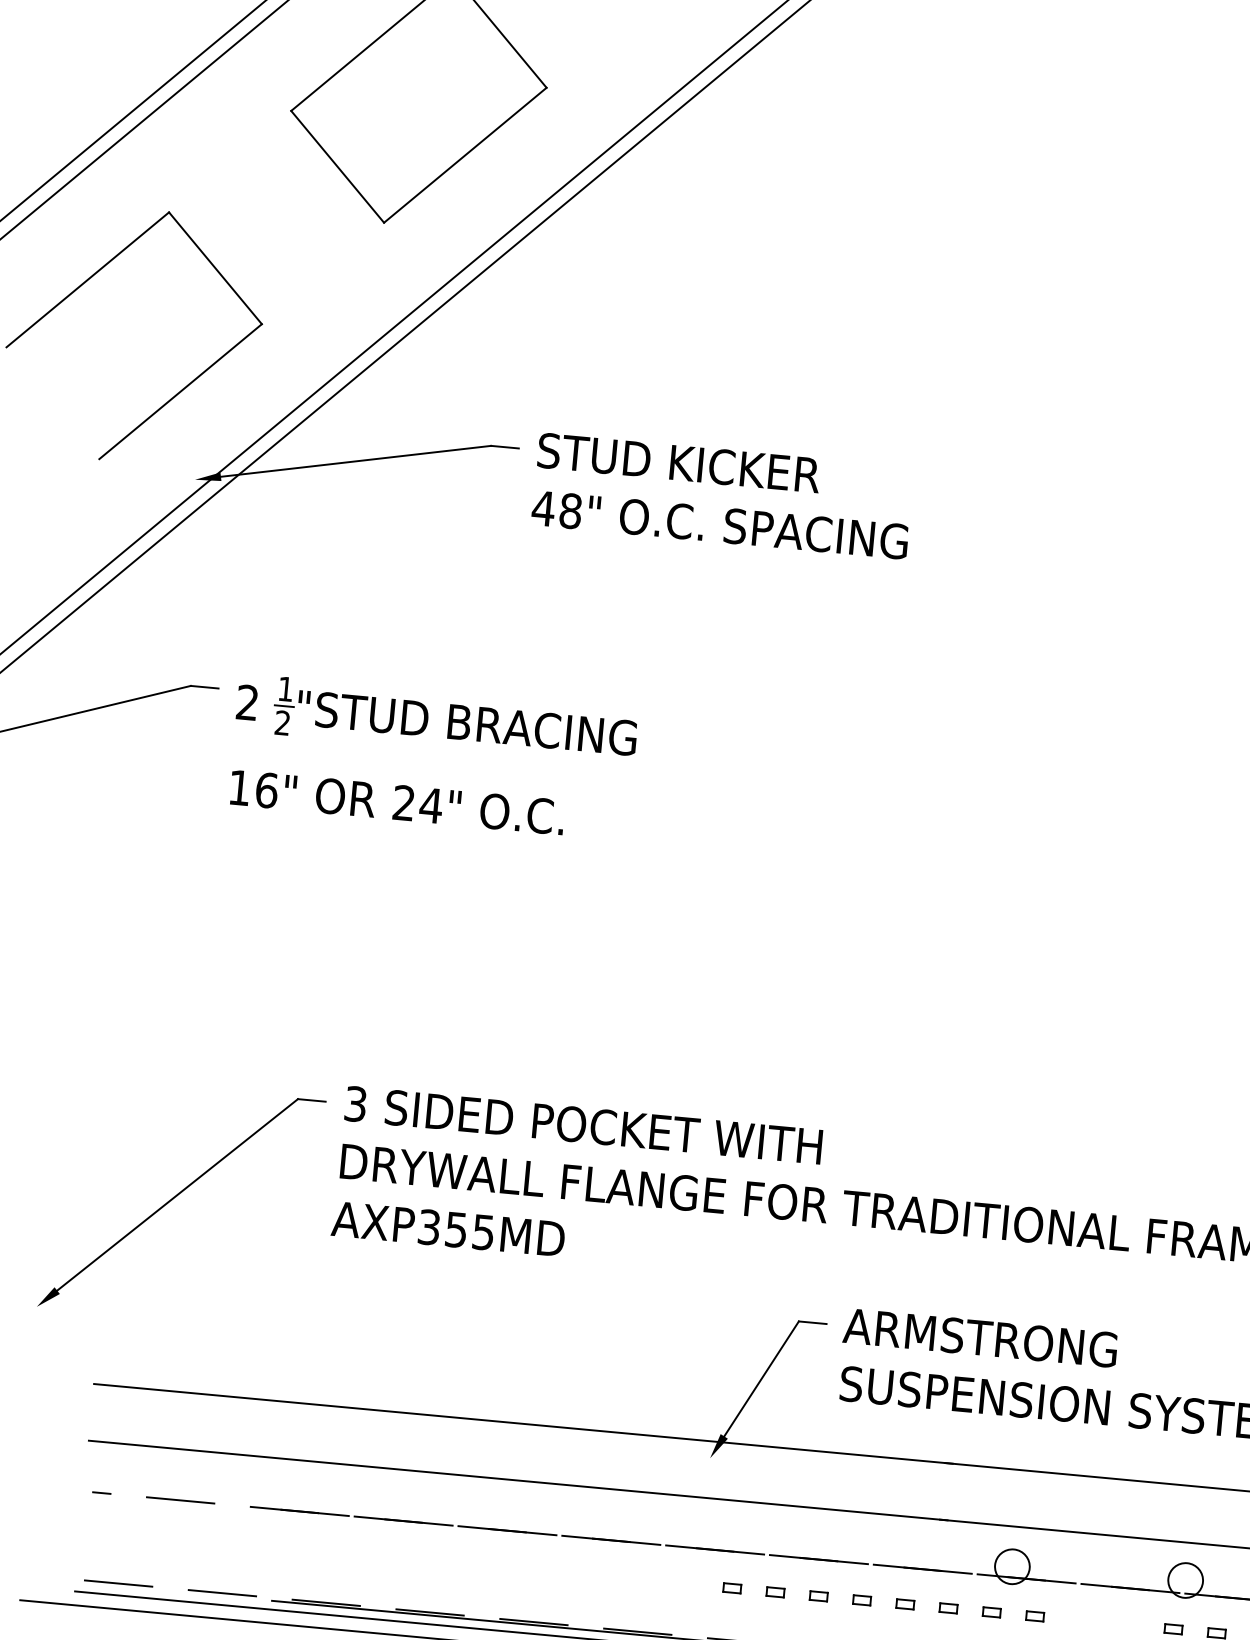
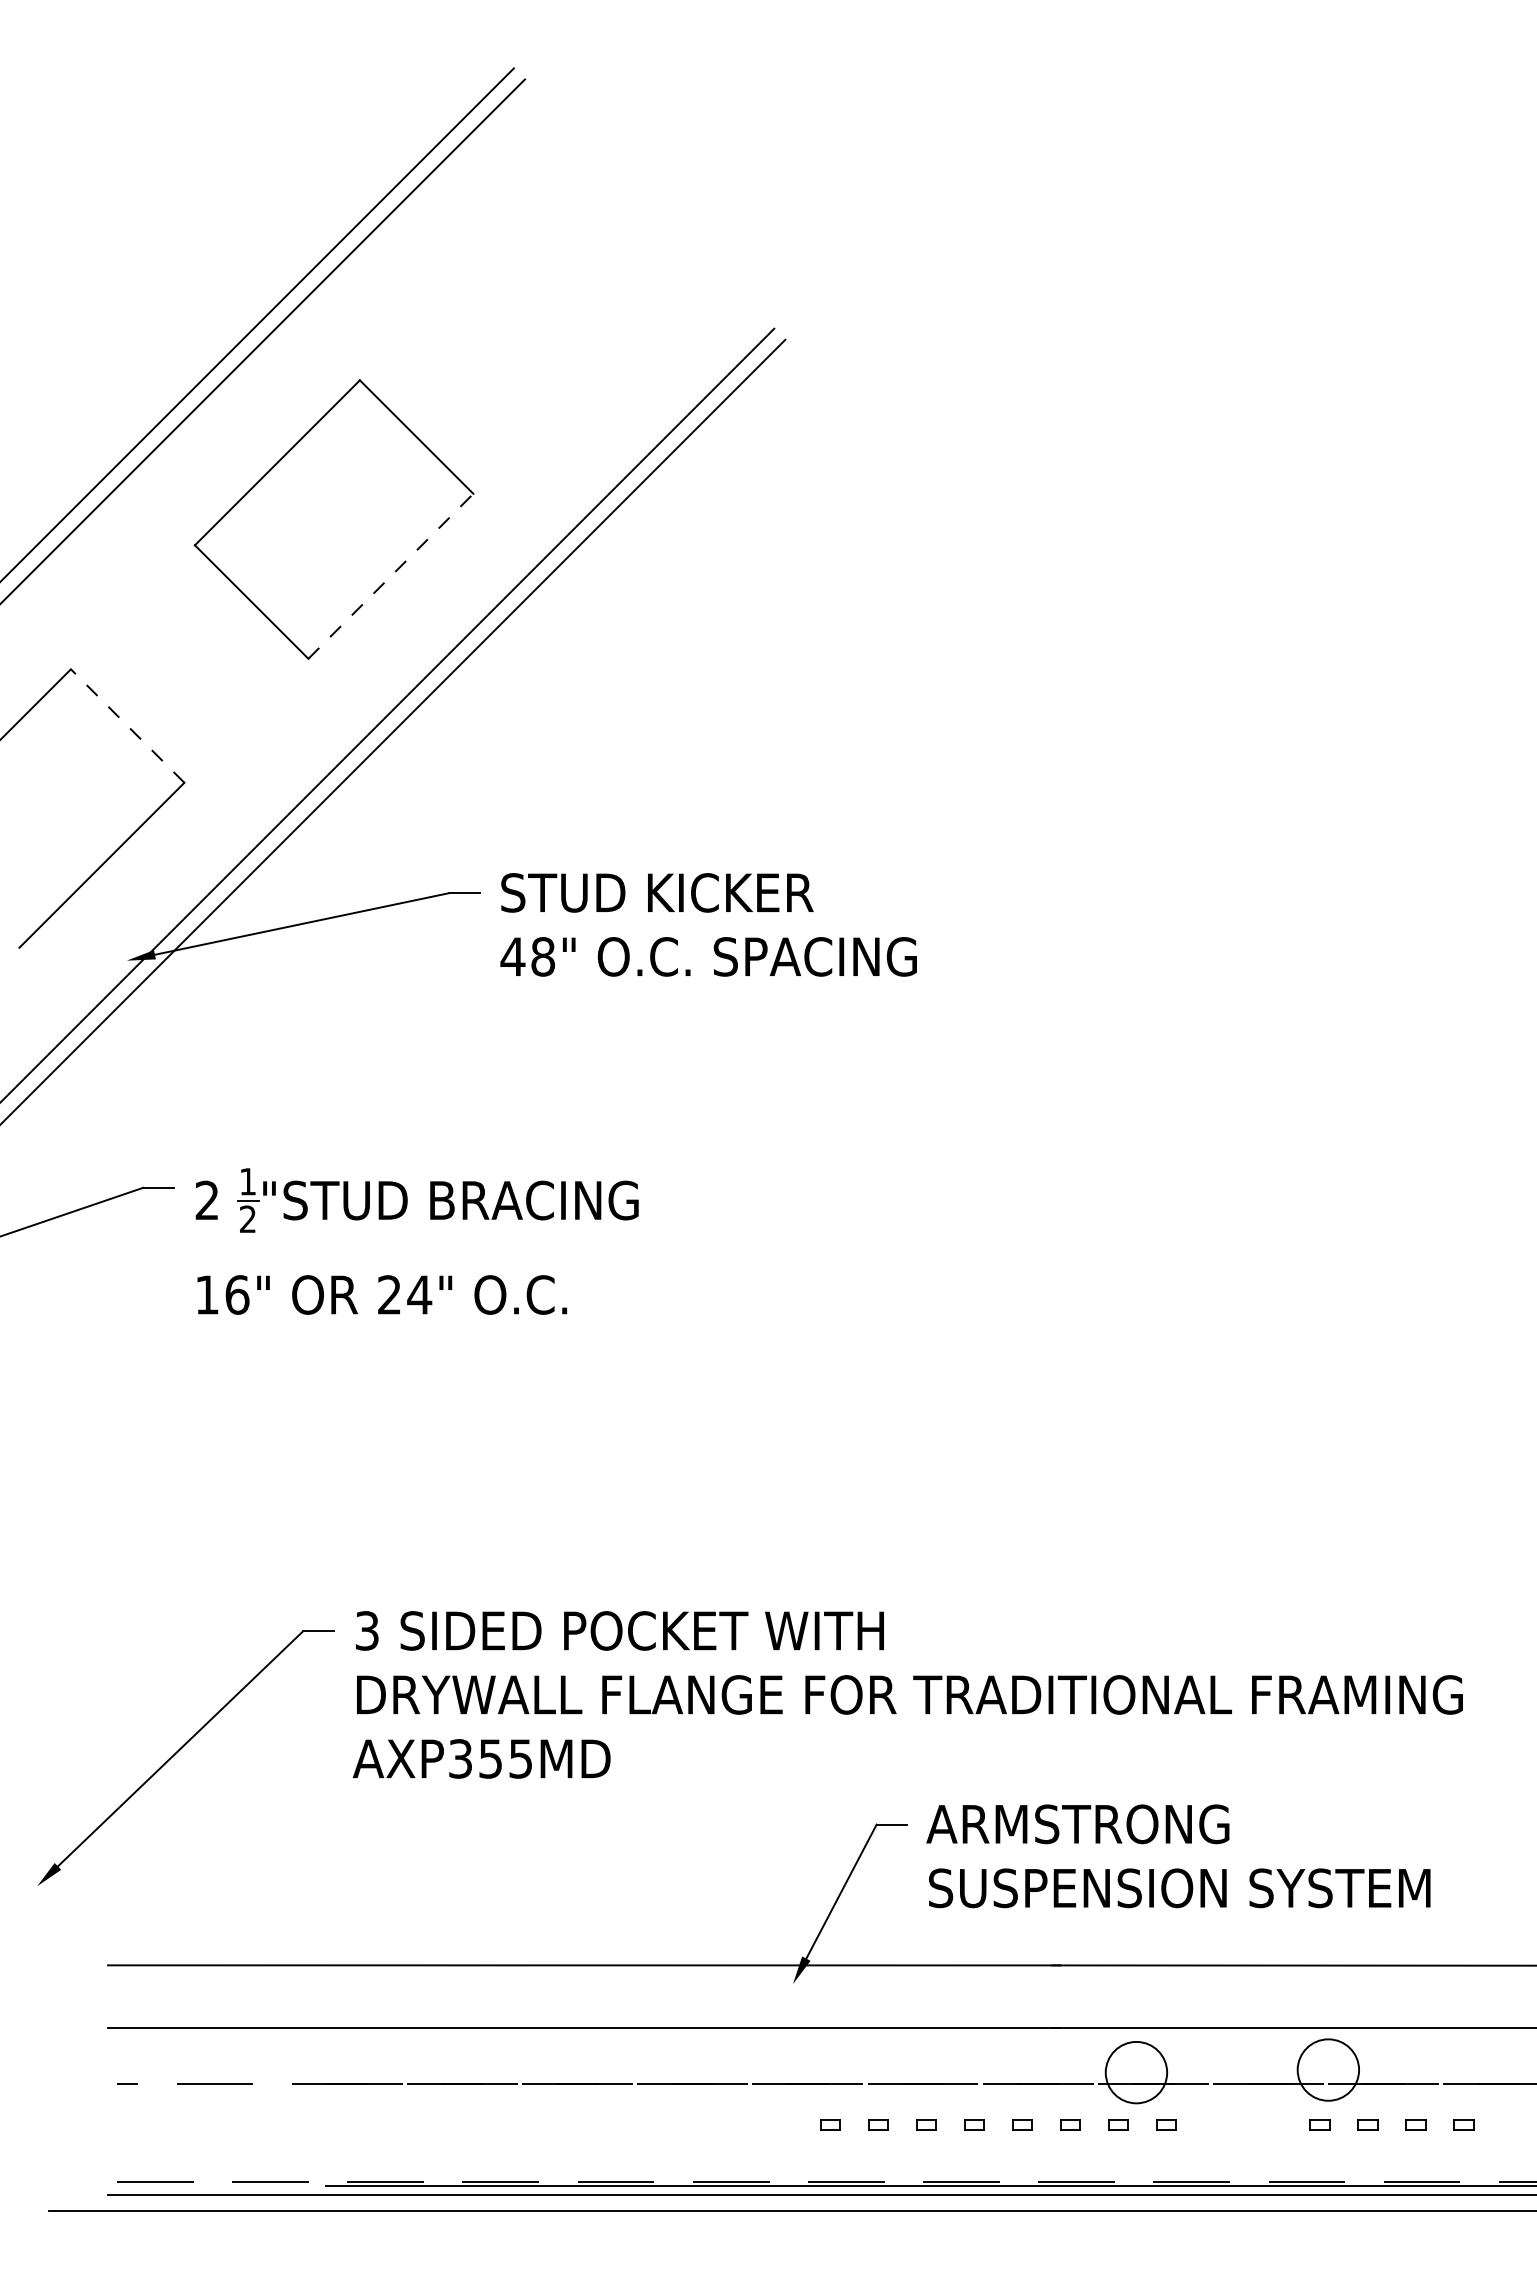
line: (464, 155) -> (390, 576), solid -> dashed
line: (215, 267) -> (127, 725), solid -> dashed
circle: (1012, 1566) -> (1136, 2072), size x1.6
circle: (1185, 1580) -> (1328, 2069), size x1.6

